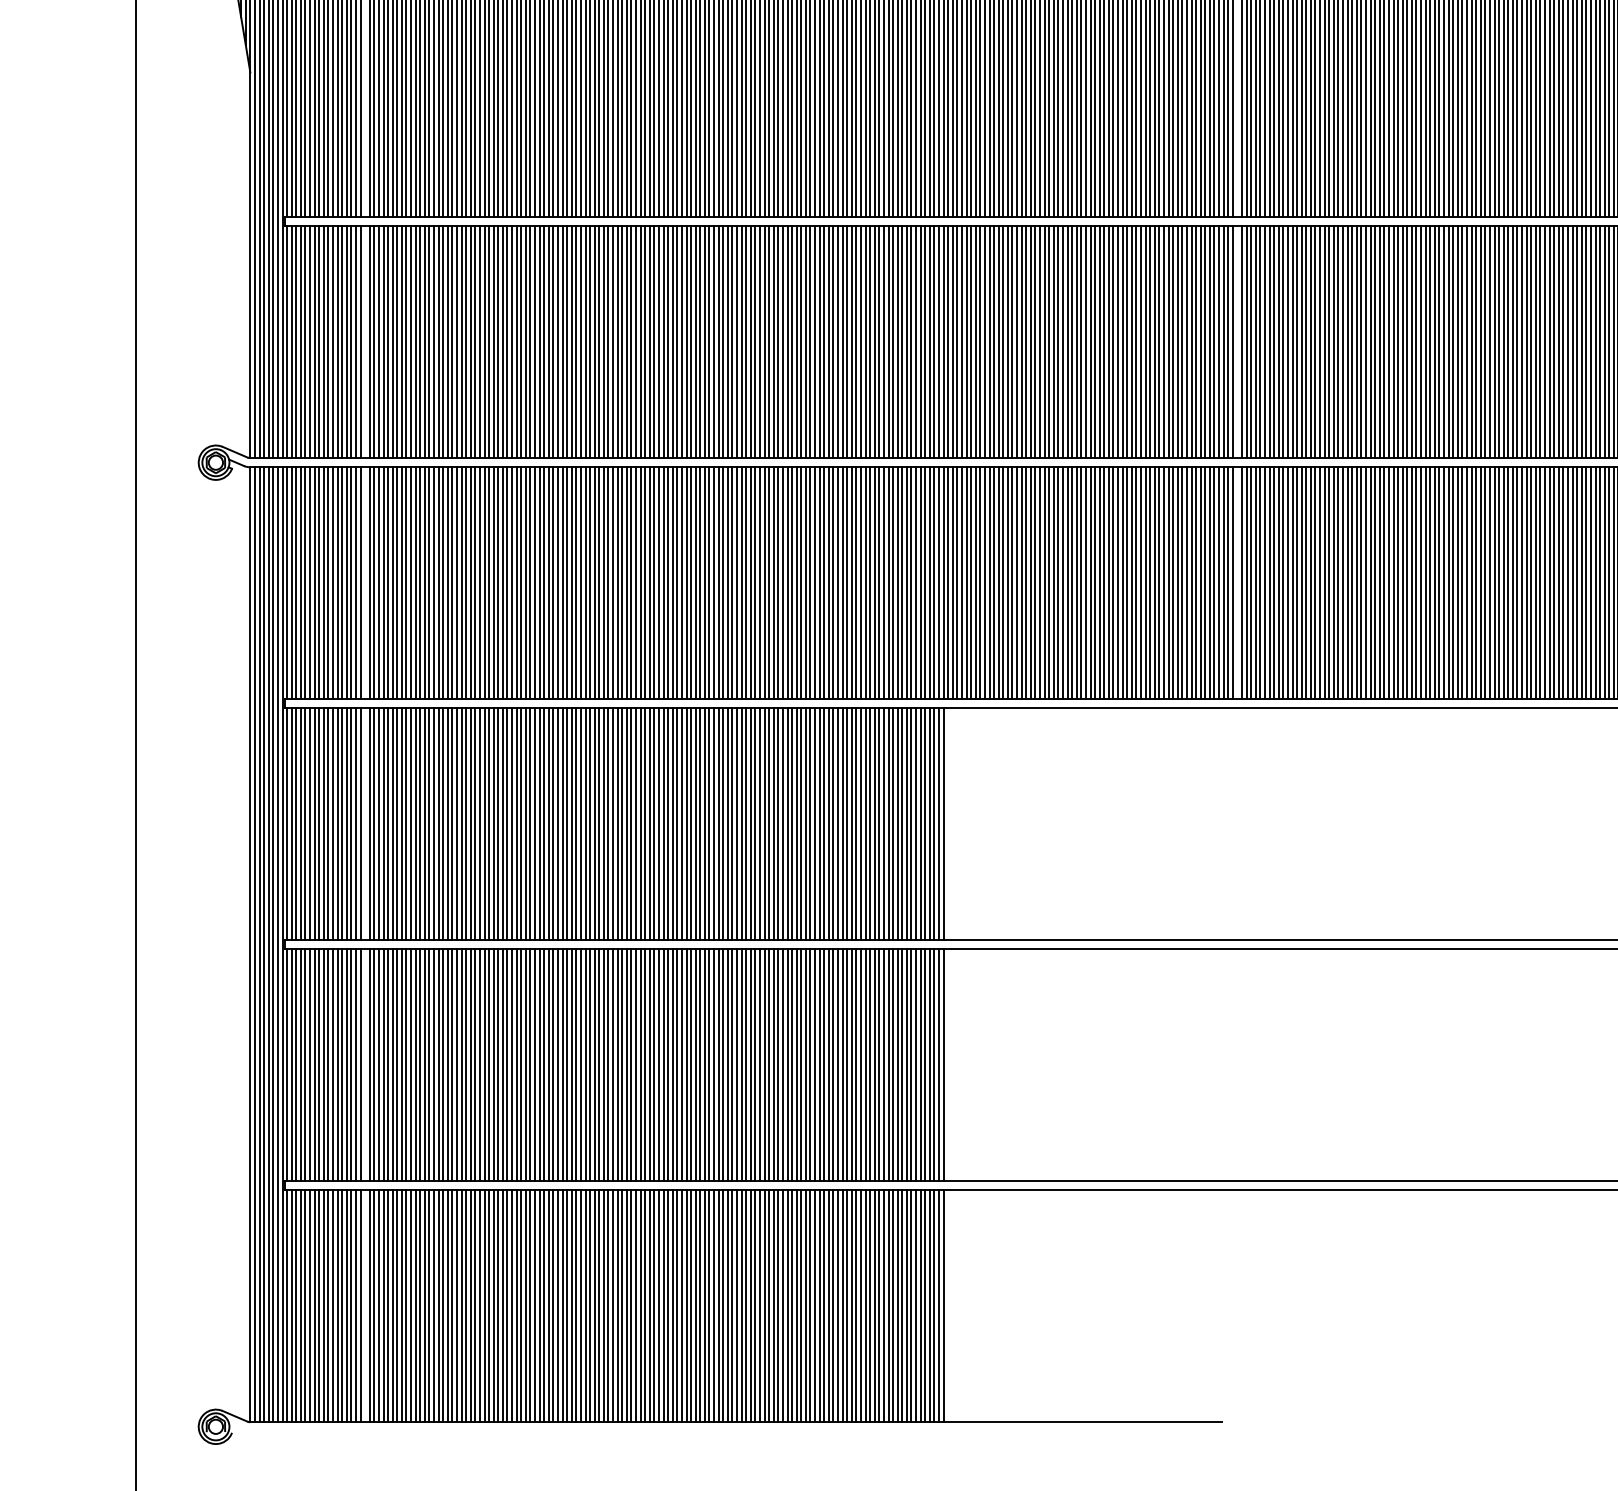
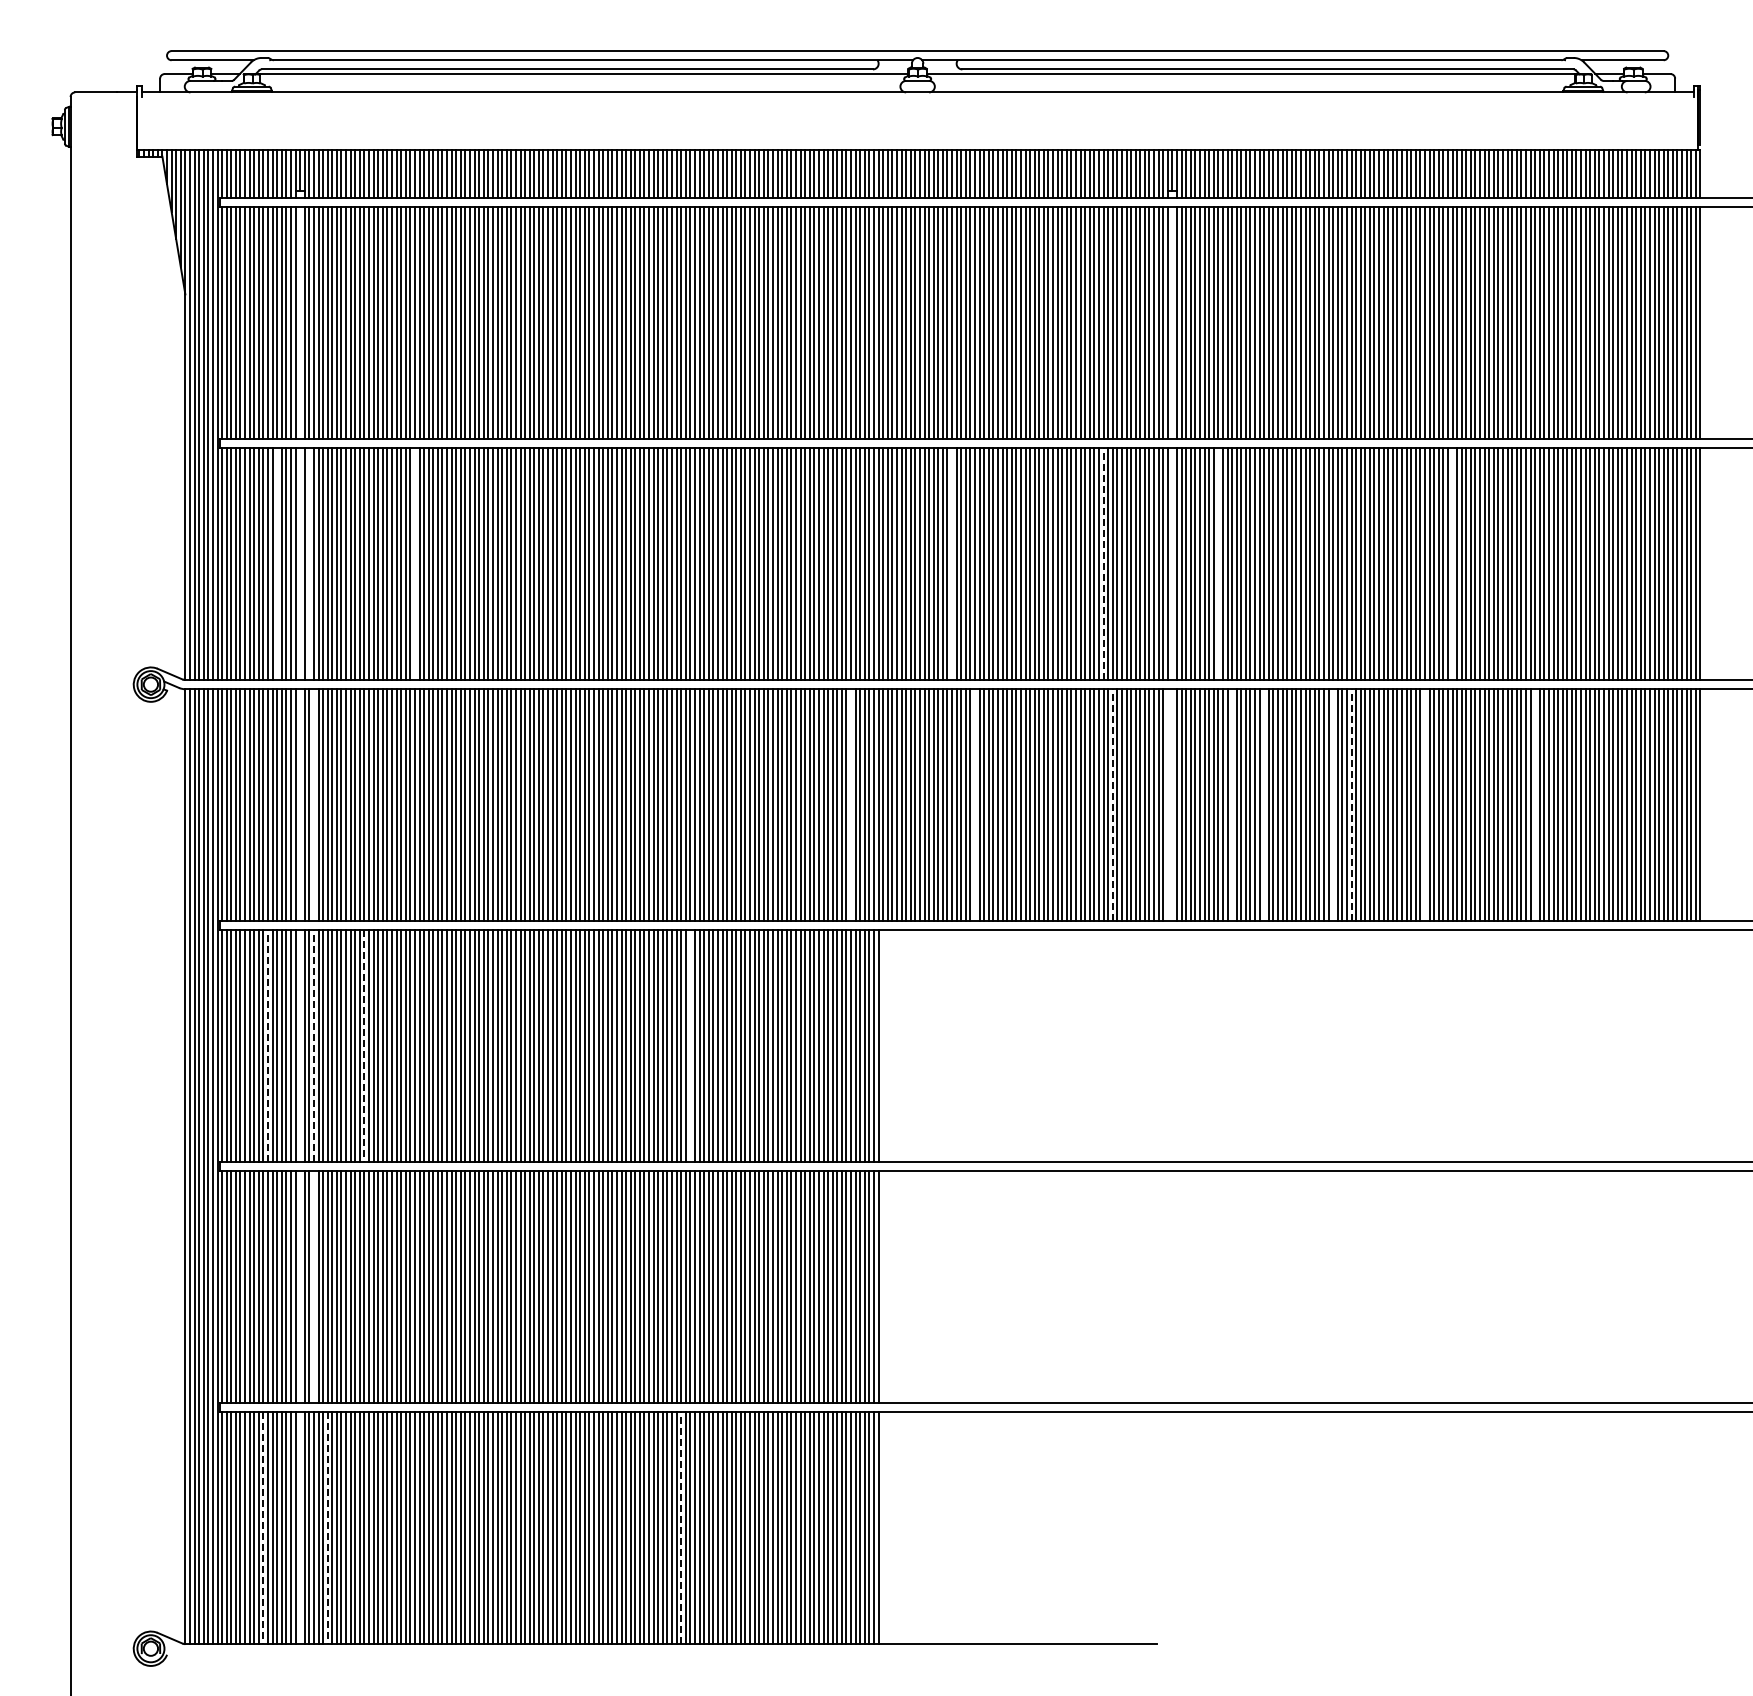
line: (342, 342) -> (277, 564), removed
line: (374, 342) -> (309, 564), removed
line: (479, 342) -> (414, 564), removed
line: (1017, 342) -> (952, 564), removed
line: (1168, 342) -> (1103, 564), solid -> dashed
line: (1283, 342) -> (1218, 564), removed
line: (1517, 342) -> (1452, 564), removed
line: (378, 583) -> (313, 805), removed
line: (916, 583) -> (851, 805), removed
line: (1040, 583) -> (975, 805), removed
line: (1177, 583) -> (1112, 805), solid -> dashed
line: (1232, 583) -> (1167, 805), removed
line: (1297, 583) -> (1232, 805), removed
line: (1329, 583) -> (1264, 805), removed
line: (1398, 583) -> (1333, 805), removed
line: (1416, 583) -> (1351, 805), solid -> dashed
line: (1489, 583) -> (1424, 805), removed
line: (1600, 583) -> (1535, 805), removed
line: (333, 824) -> (268, 1046), solid -> dashed
line: (378, 824) -> (313, 1046), solid -> dashed
line: (429, 824) -> (364, 1046), solid -> dashed
line: (755, 824) -> (690, 1046), removed
line: (378, 1065) -> (313, 1287), removed
line: (328, 1306) -> (263, 1528), solid -> dashed
line: (392, 1306) -> (327, 1528), solid -> dashed
line: (746, 1306) -> (681, 1528), solid -> dashed

